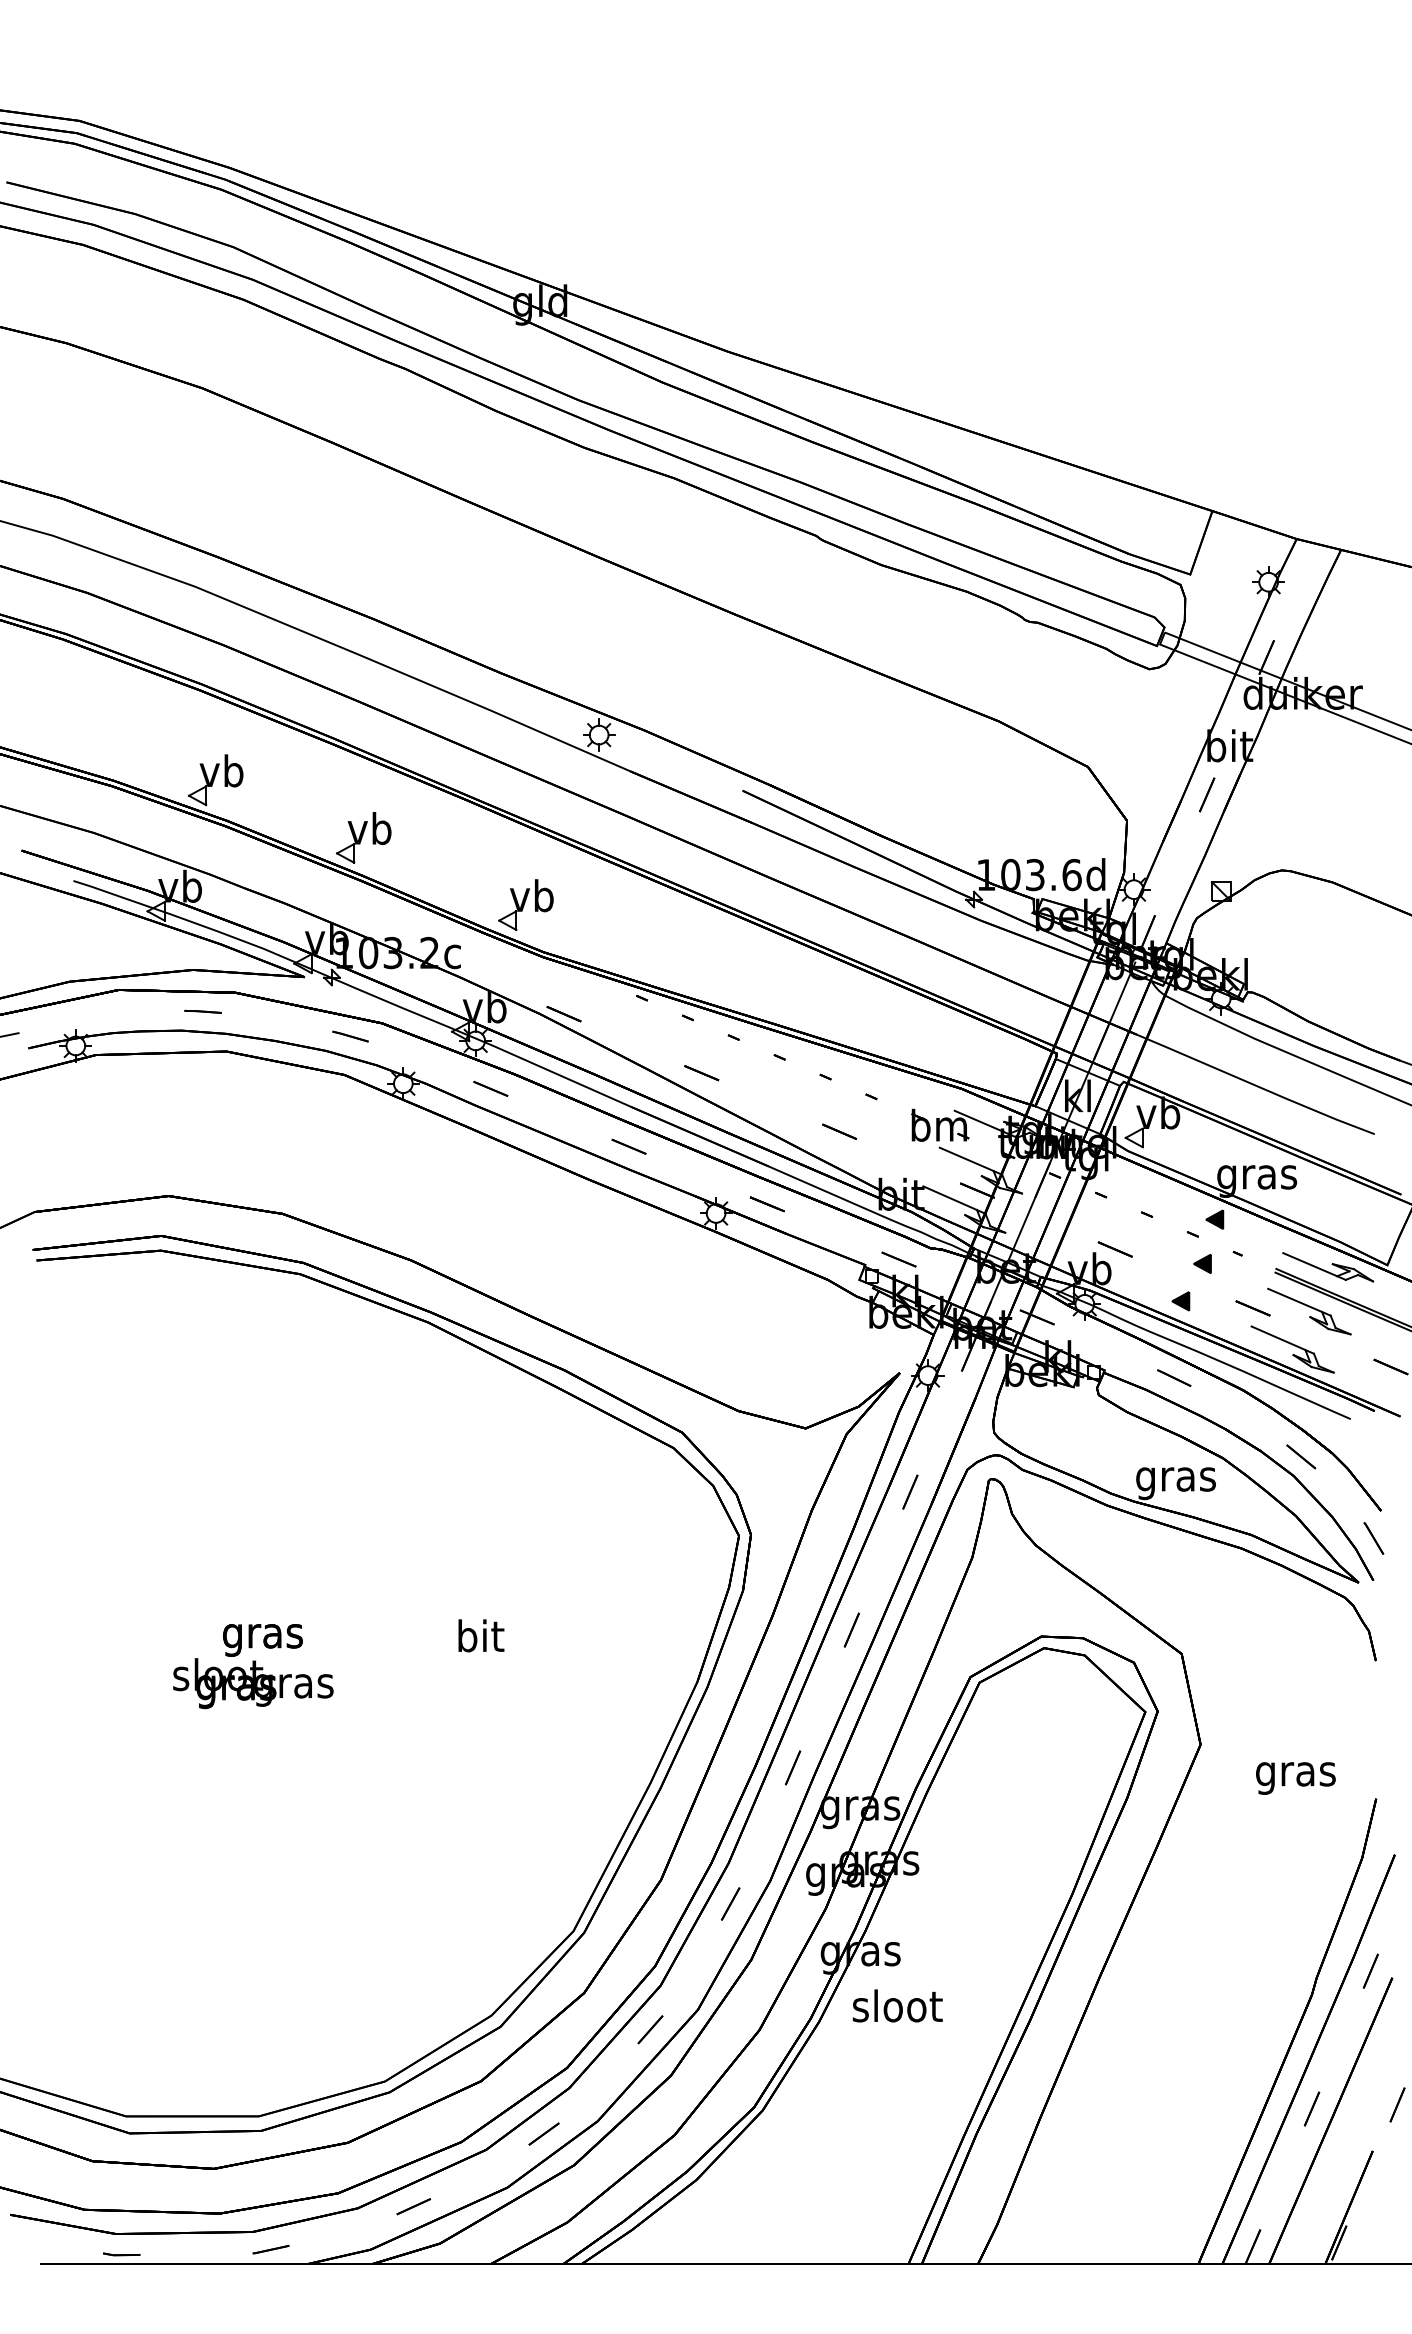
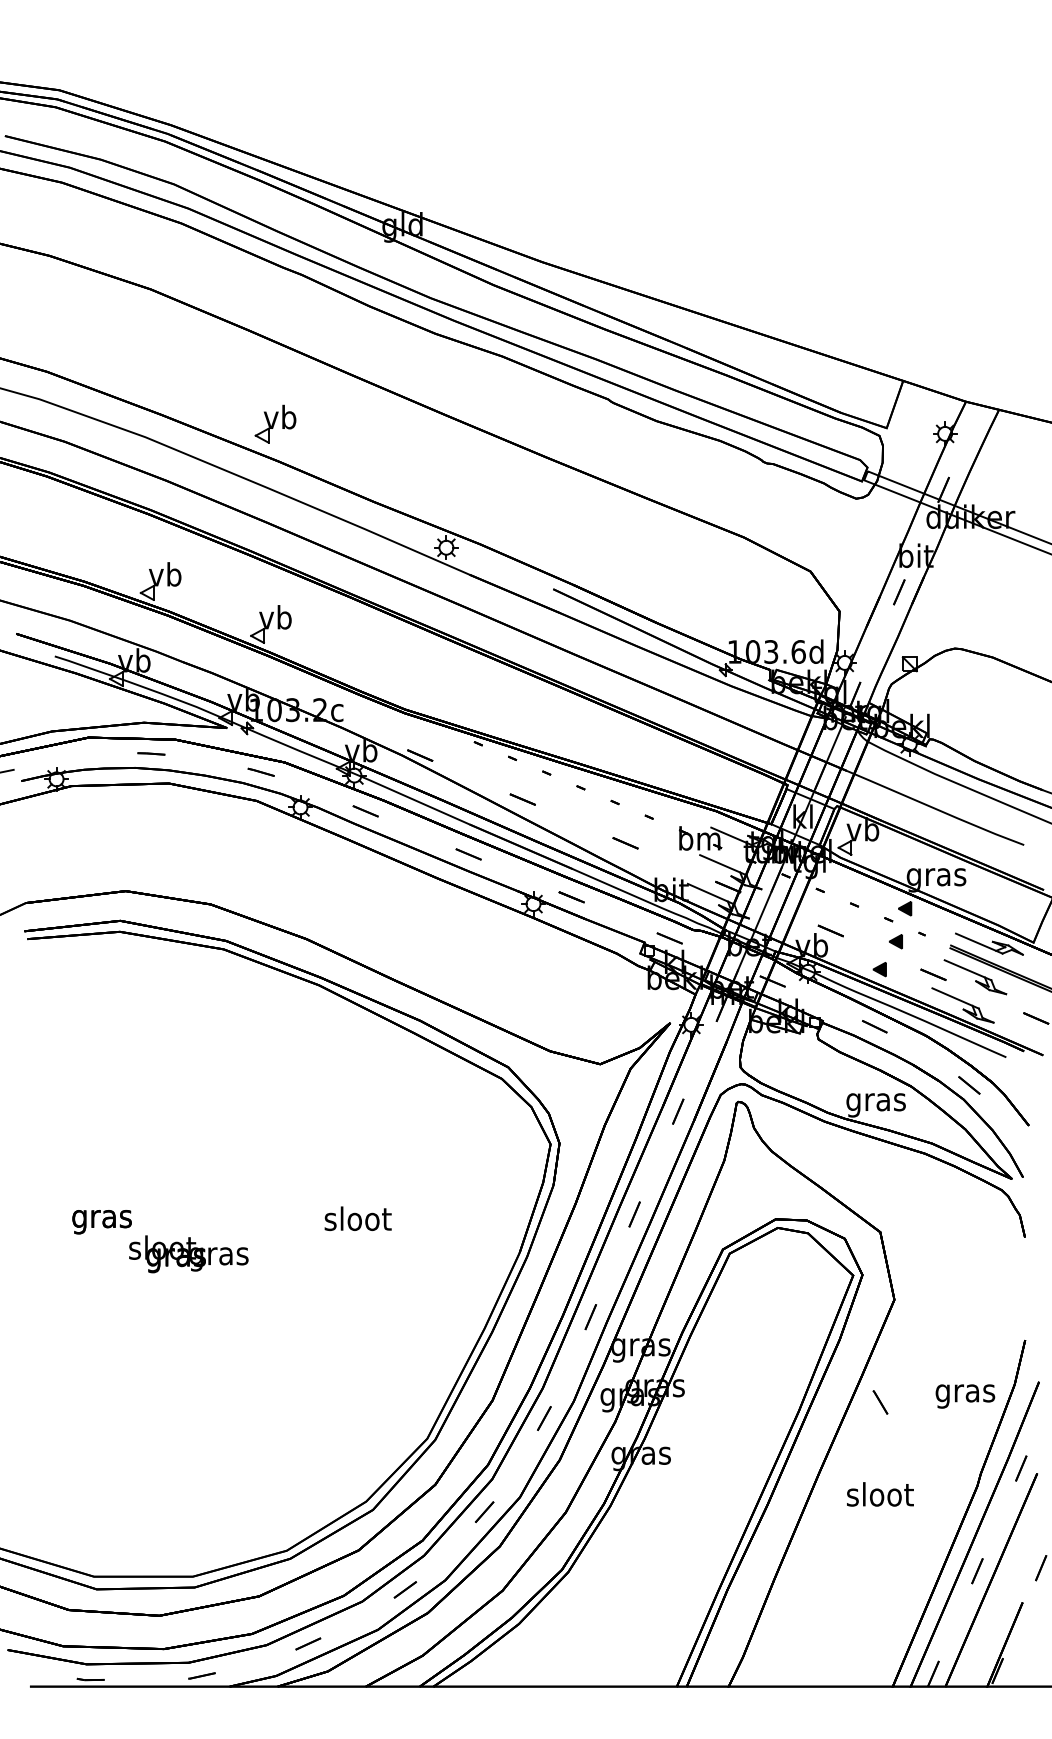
part: (525, 904) -> (275, 423), moved
line: (1373, 1538) -> (880, 1402), moved
text: (480, 1635) -> (358, 1218), bit -> sloot
text: (262, 1640) -> (101, 1222), moved
text: (1295, 1778) -> (965, 1396), moved
text: (897, 2005) -> (880, 1494), moved

